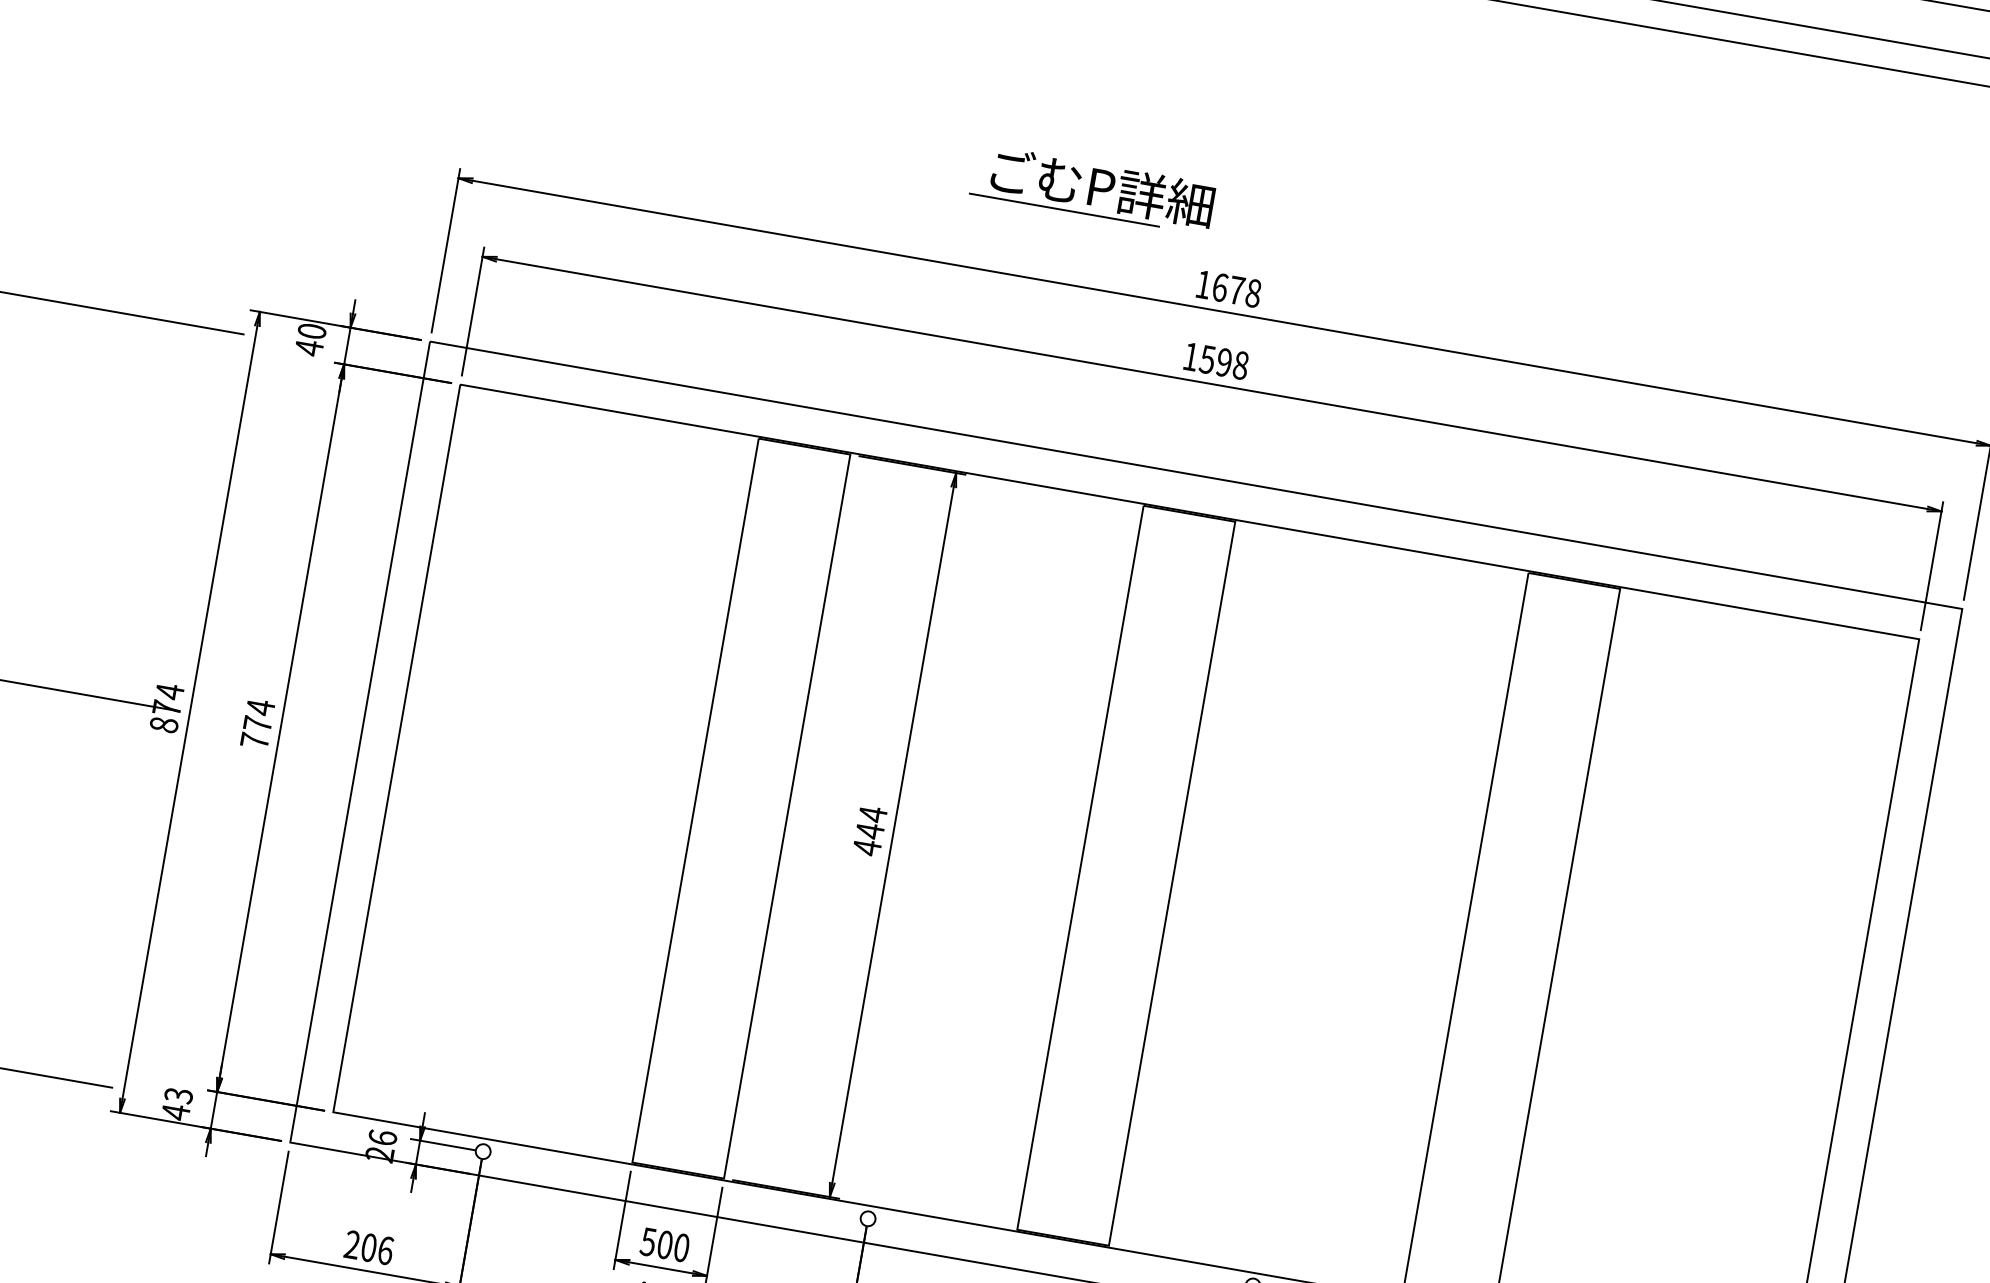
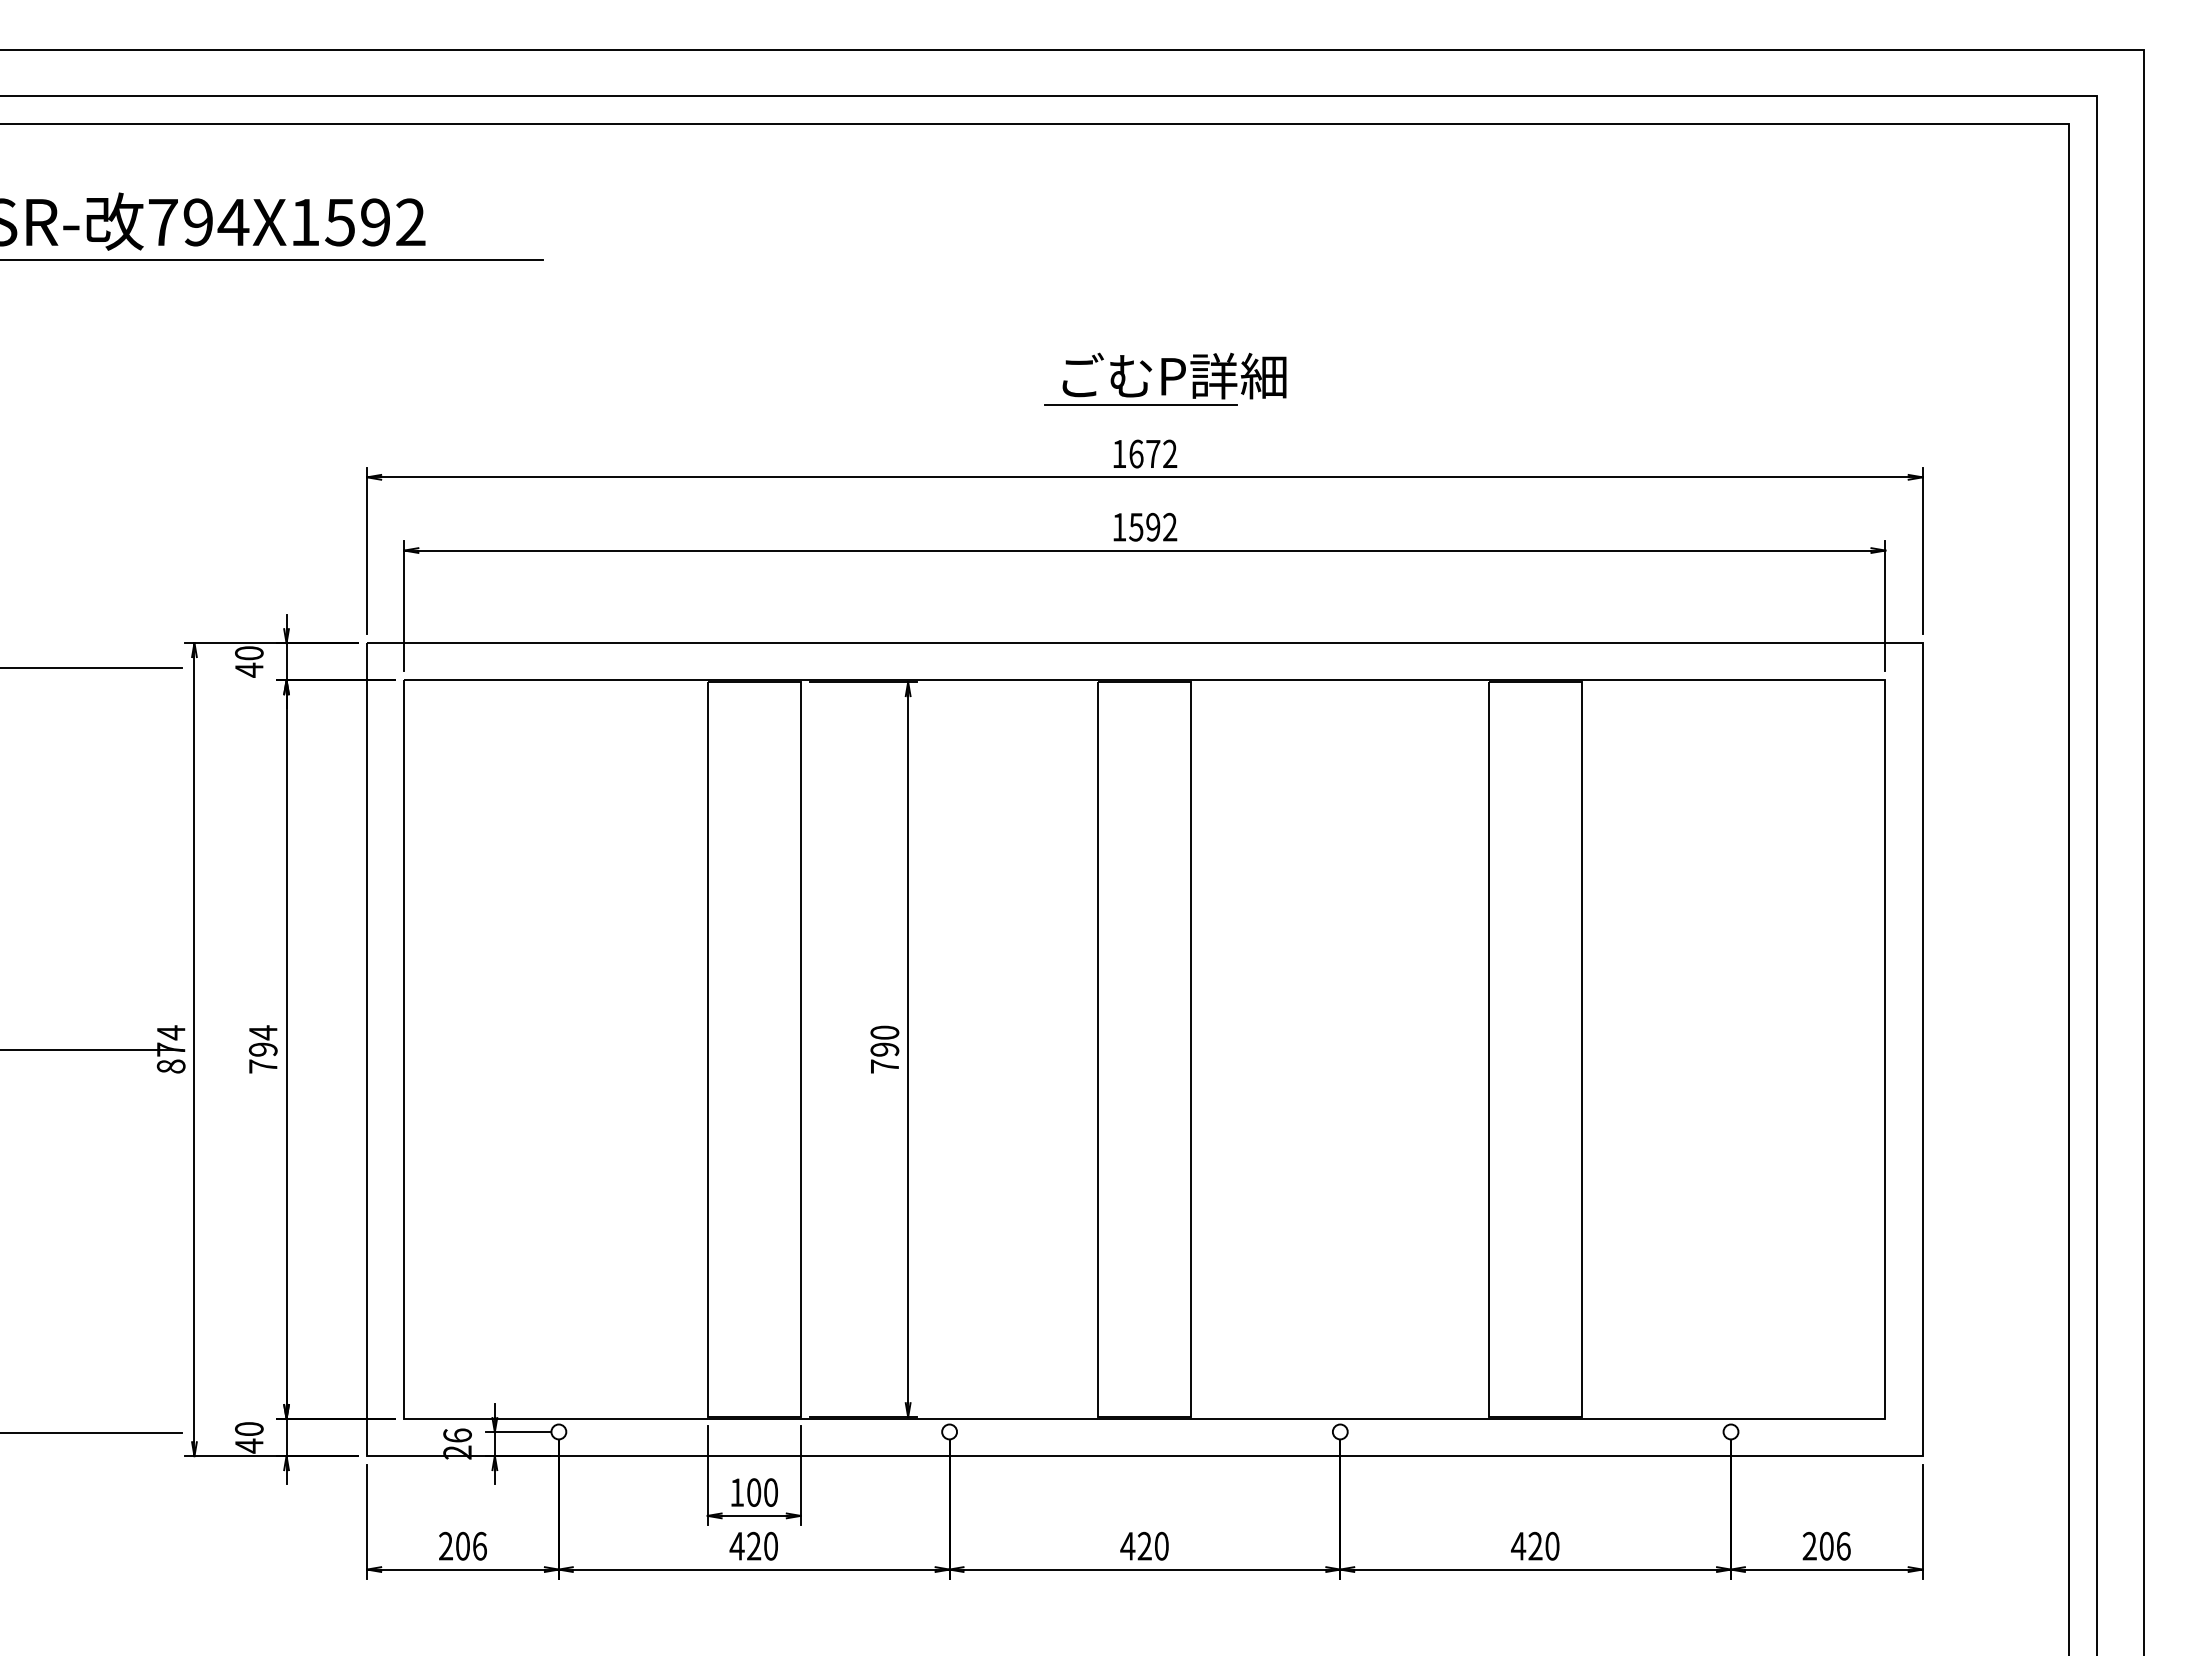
part: (1093, 188) -> (1165, 378), moved
text: (1253, 292) -> (1170, 453), 1678 -> 1672
text: (1241, 364) -> (1170, 526), 1598 -> 1592
text: (256, 723) -> (262, 1049), 774 -> 794
text: (869, 830) -> (884, 1049), 444 -> 790
text: (178, 1096) -> (249, 1429), 43 -> 40
text: (647, 1241) -> (736, 1492), 500 -> 100

